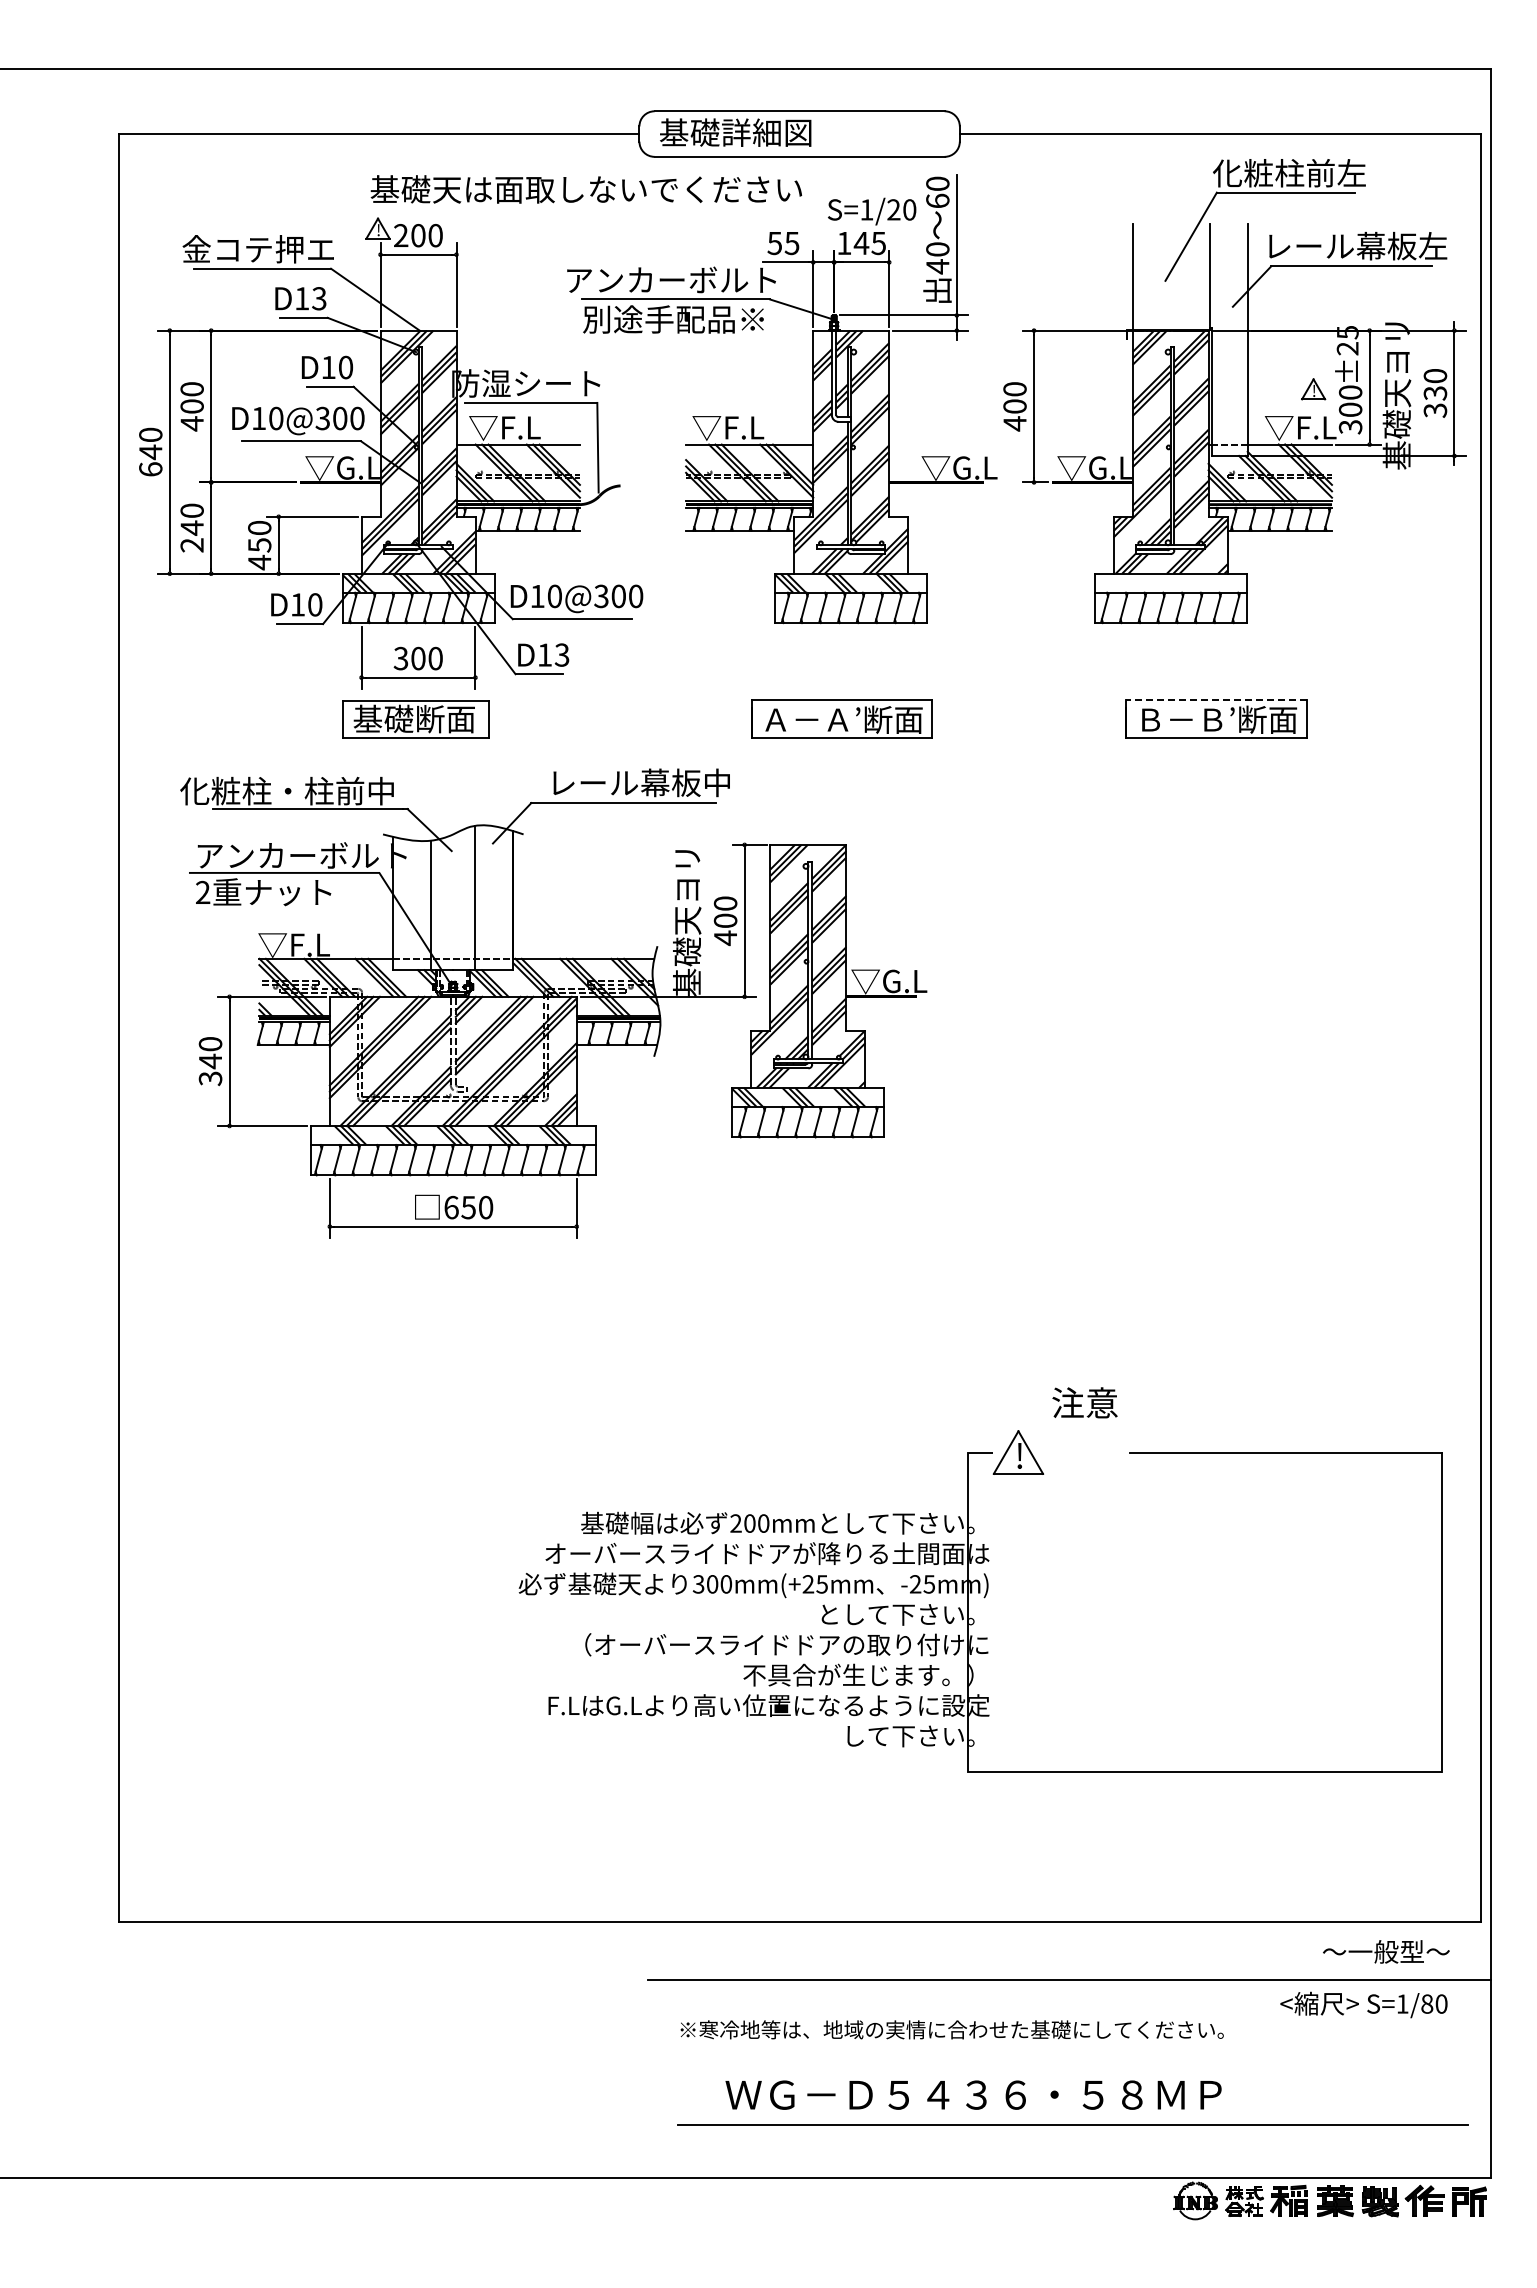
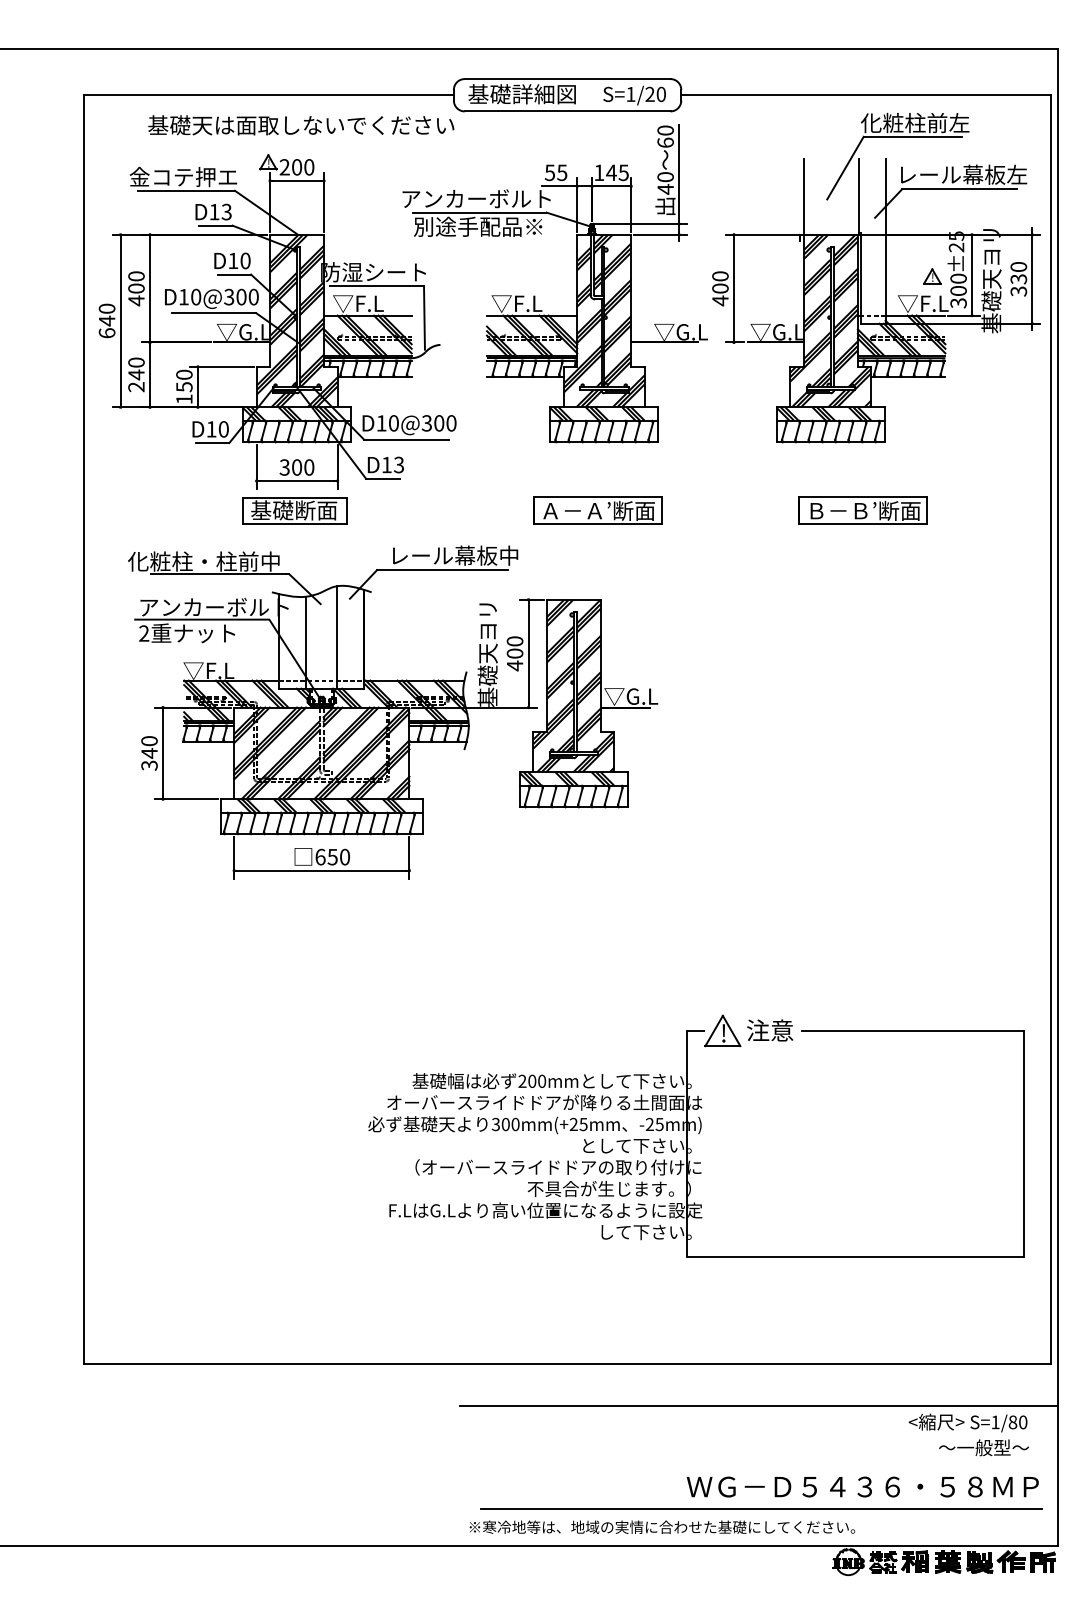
text: (586, 189) -> (301, 125), moved
text: (872, 211) -> (634, 95), moved
text: (259, 562) -> (184, 399), 450 -> 150
hatch: (1160, 582) -> (823, 413), added
line: (1215, 700) -> (862, 497), dashed -> solid
text: (1084, 1402) -> (769, 1030), moved
text: (1386, 1951) -> (984, 1447), moved
text: (951, 2029) -> (661, 1527), moved
text: (973, 2094) -> (862, 1486), moved

